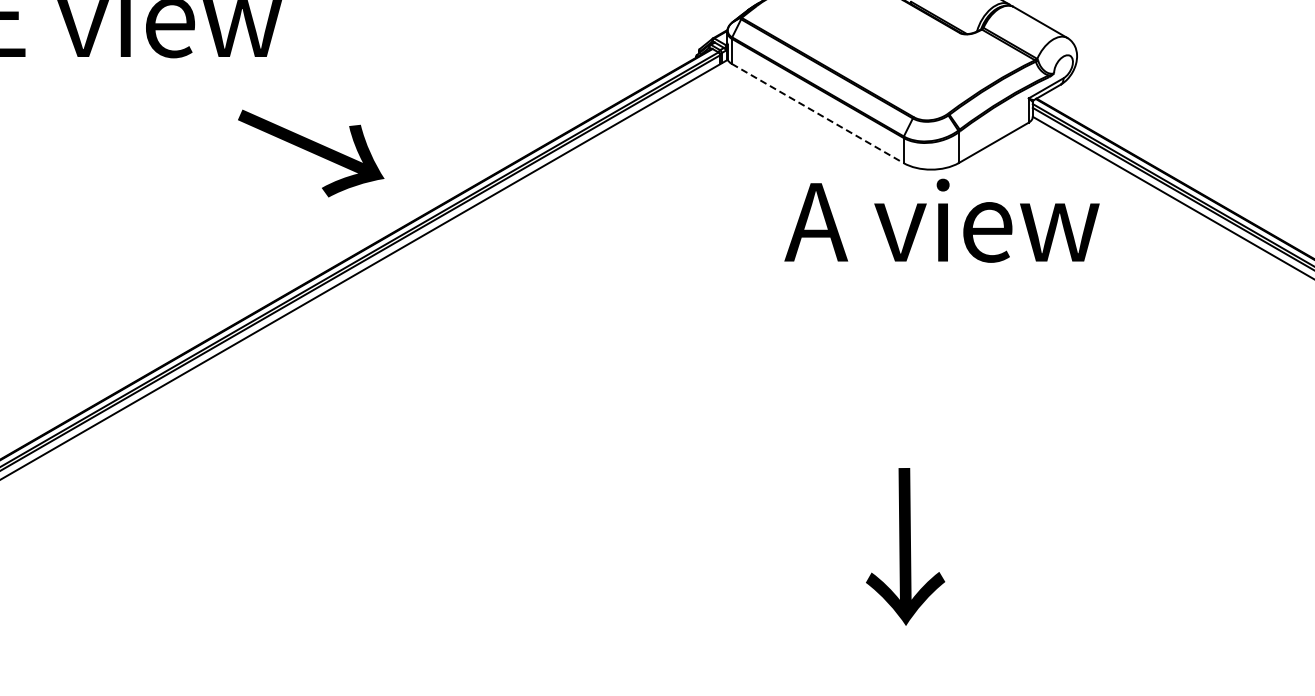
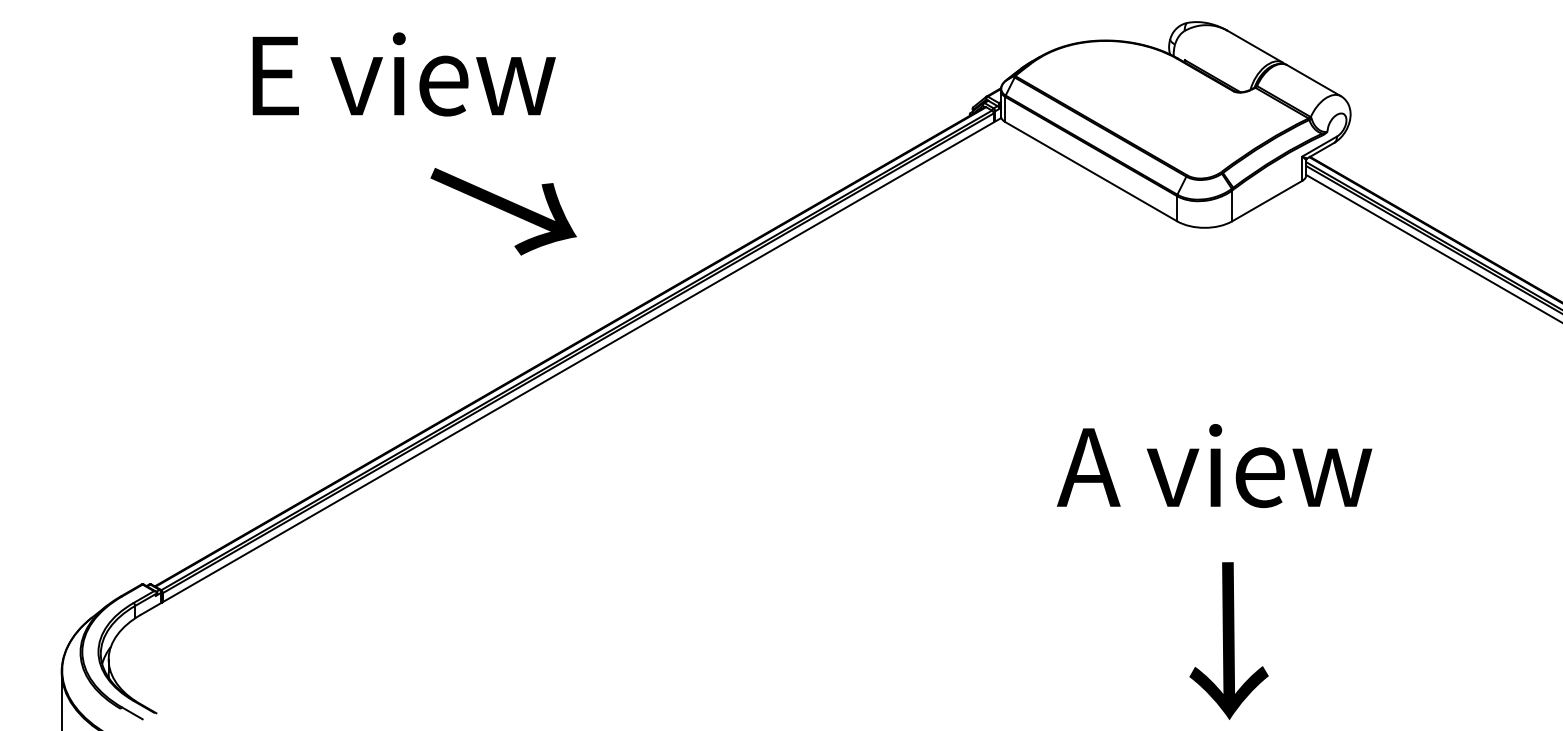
line: (817, 113) -> (1091, 171), dashed -> solid
text: (310, 153) -> (503, 211), moved
text: (941, 221) -> (1214, 466), moved
text: (904, 546) -> (1228, 640), moved

